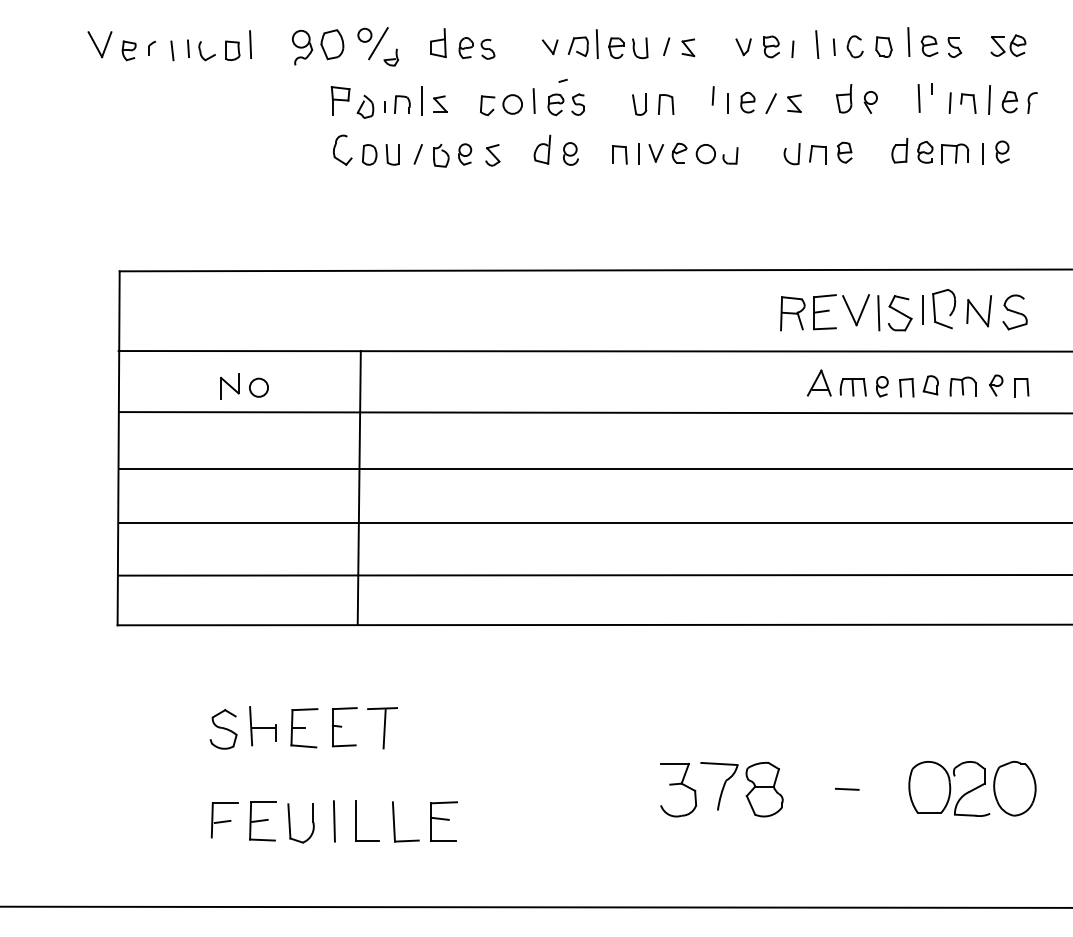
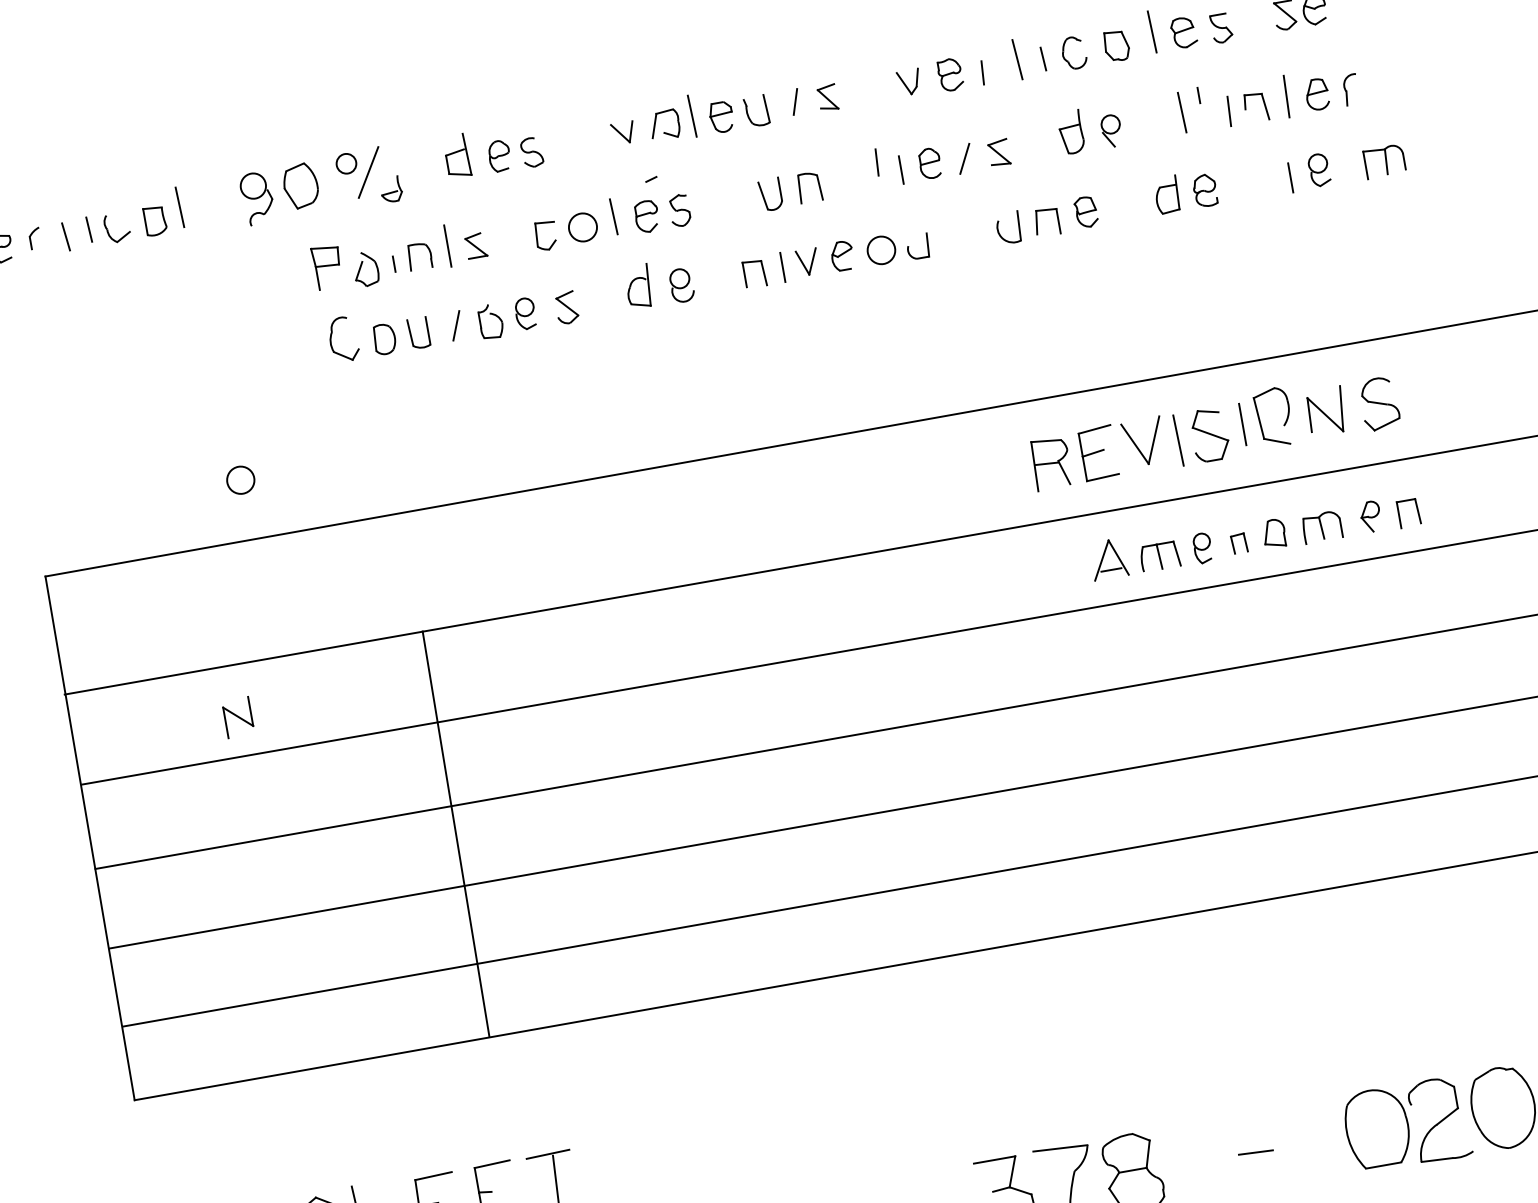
part: (955, 153) -> (1384, 160), moved
circle: (258, 387) -> (240, 479), moved
part: (906, 387) -> (1238, 543), size x0.7

